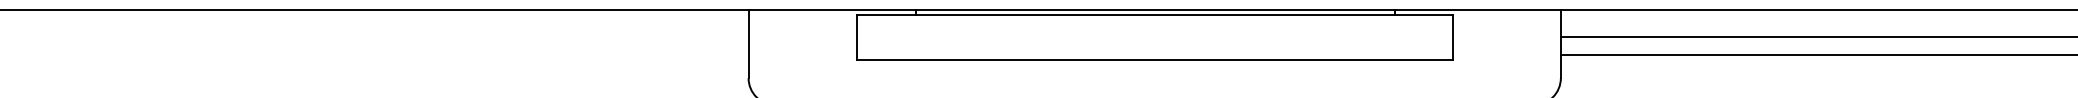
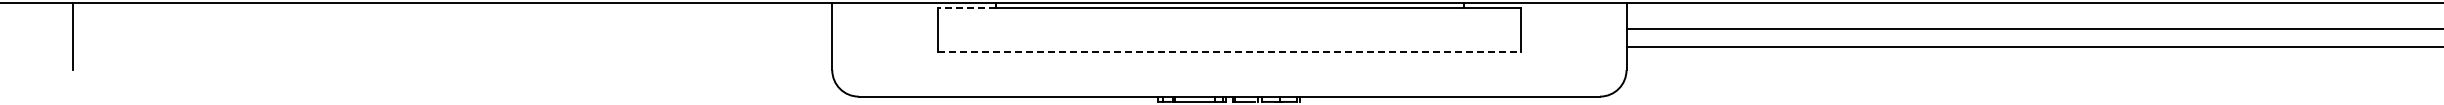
line: (886, 15) -> (967, 8), solid -> dashed
line: (1154, 60) -> (1229, 52), solid -> dashed

